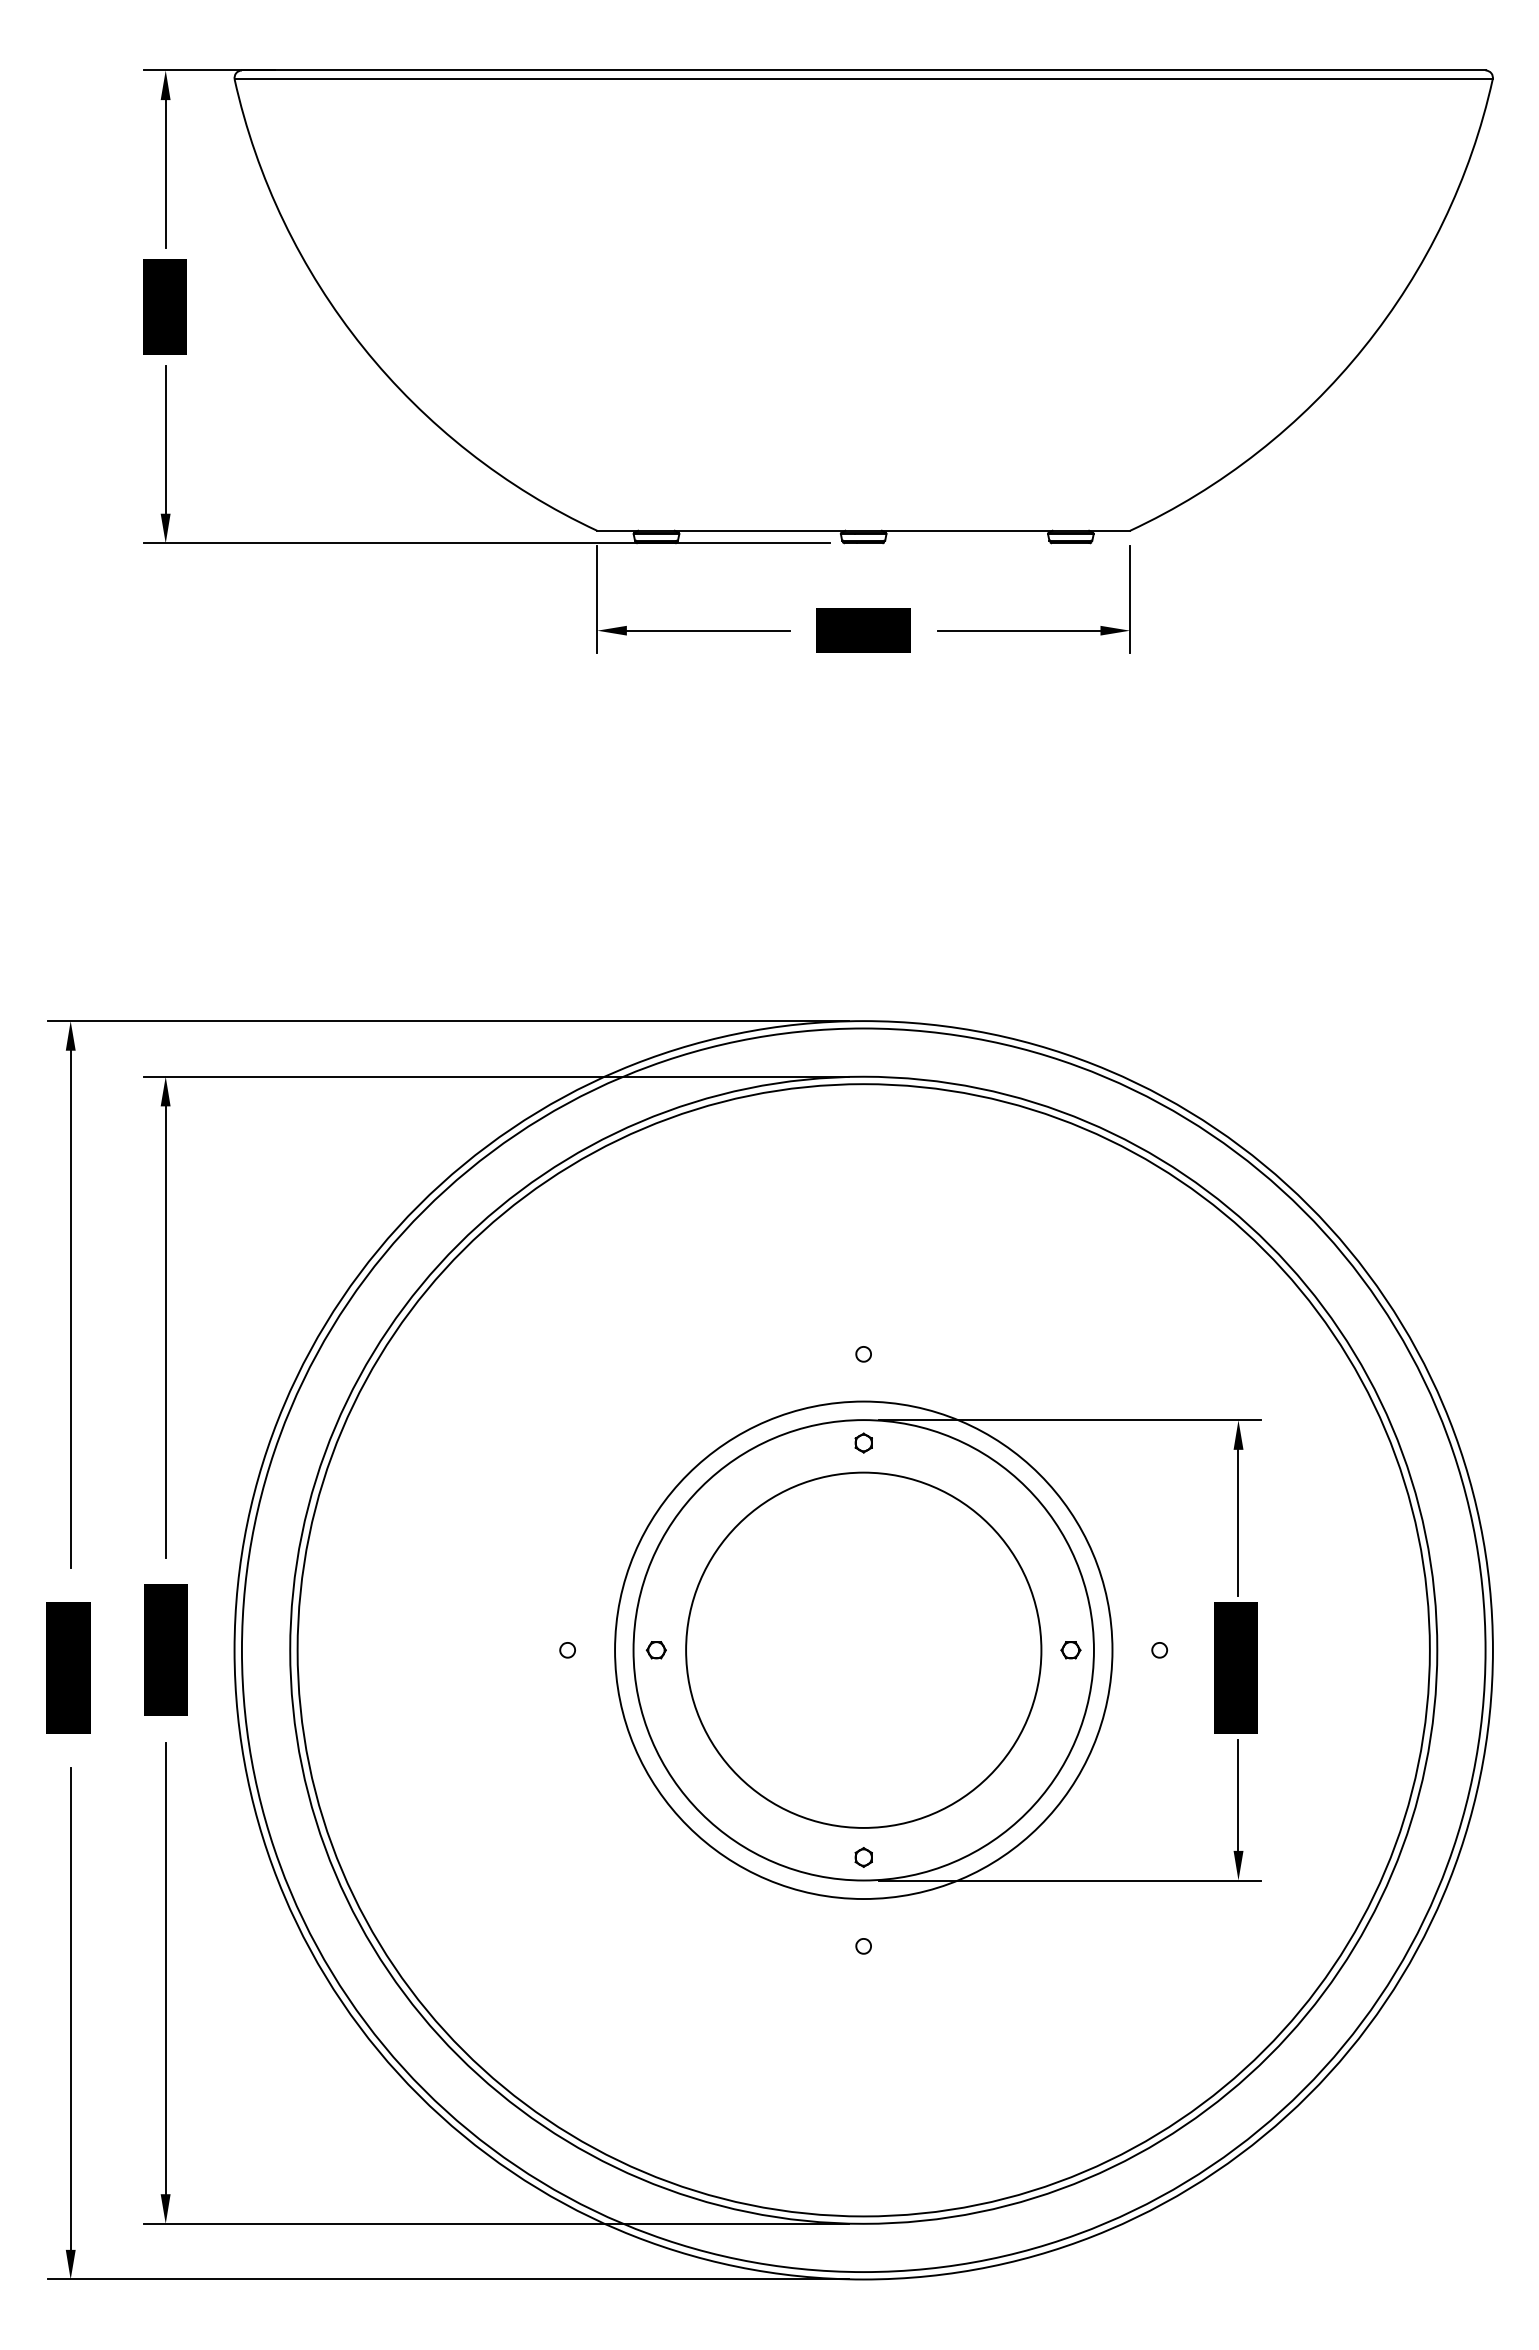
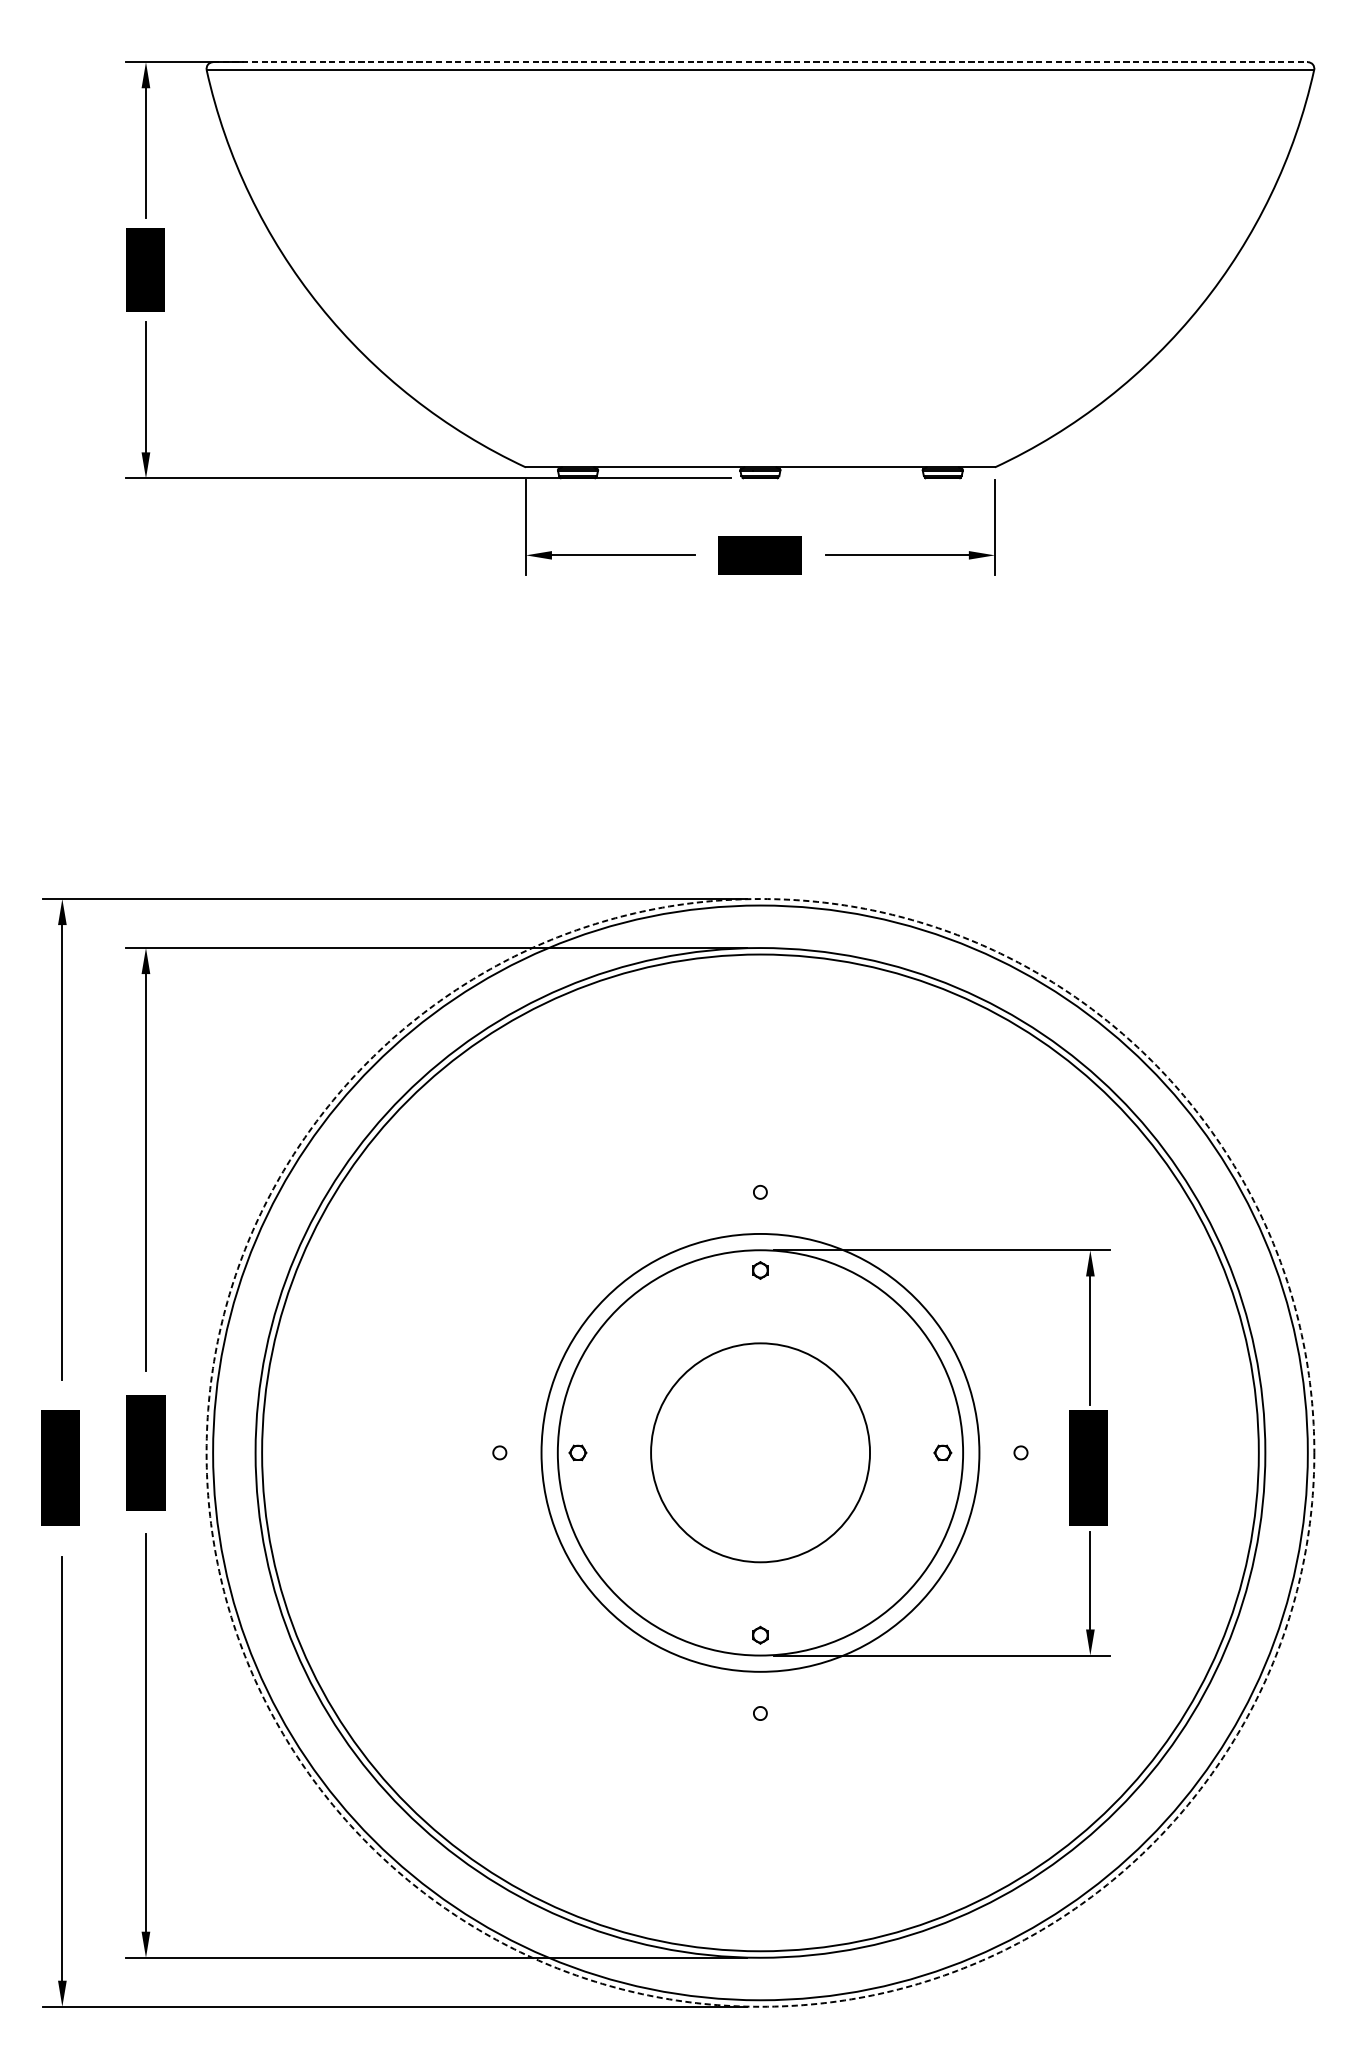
line: (863, 70) -> (760, 62), solid -> dashed
circle: (863, 1649) -> (760, 1452), size x0.7
circle: (863, 1650) -> (760, 1453), solid -> dashed

